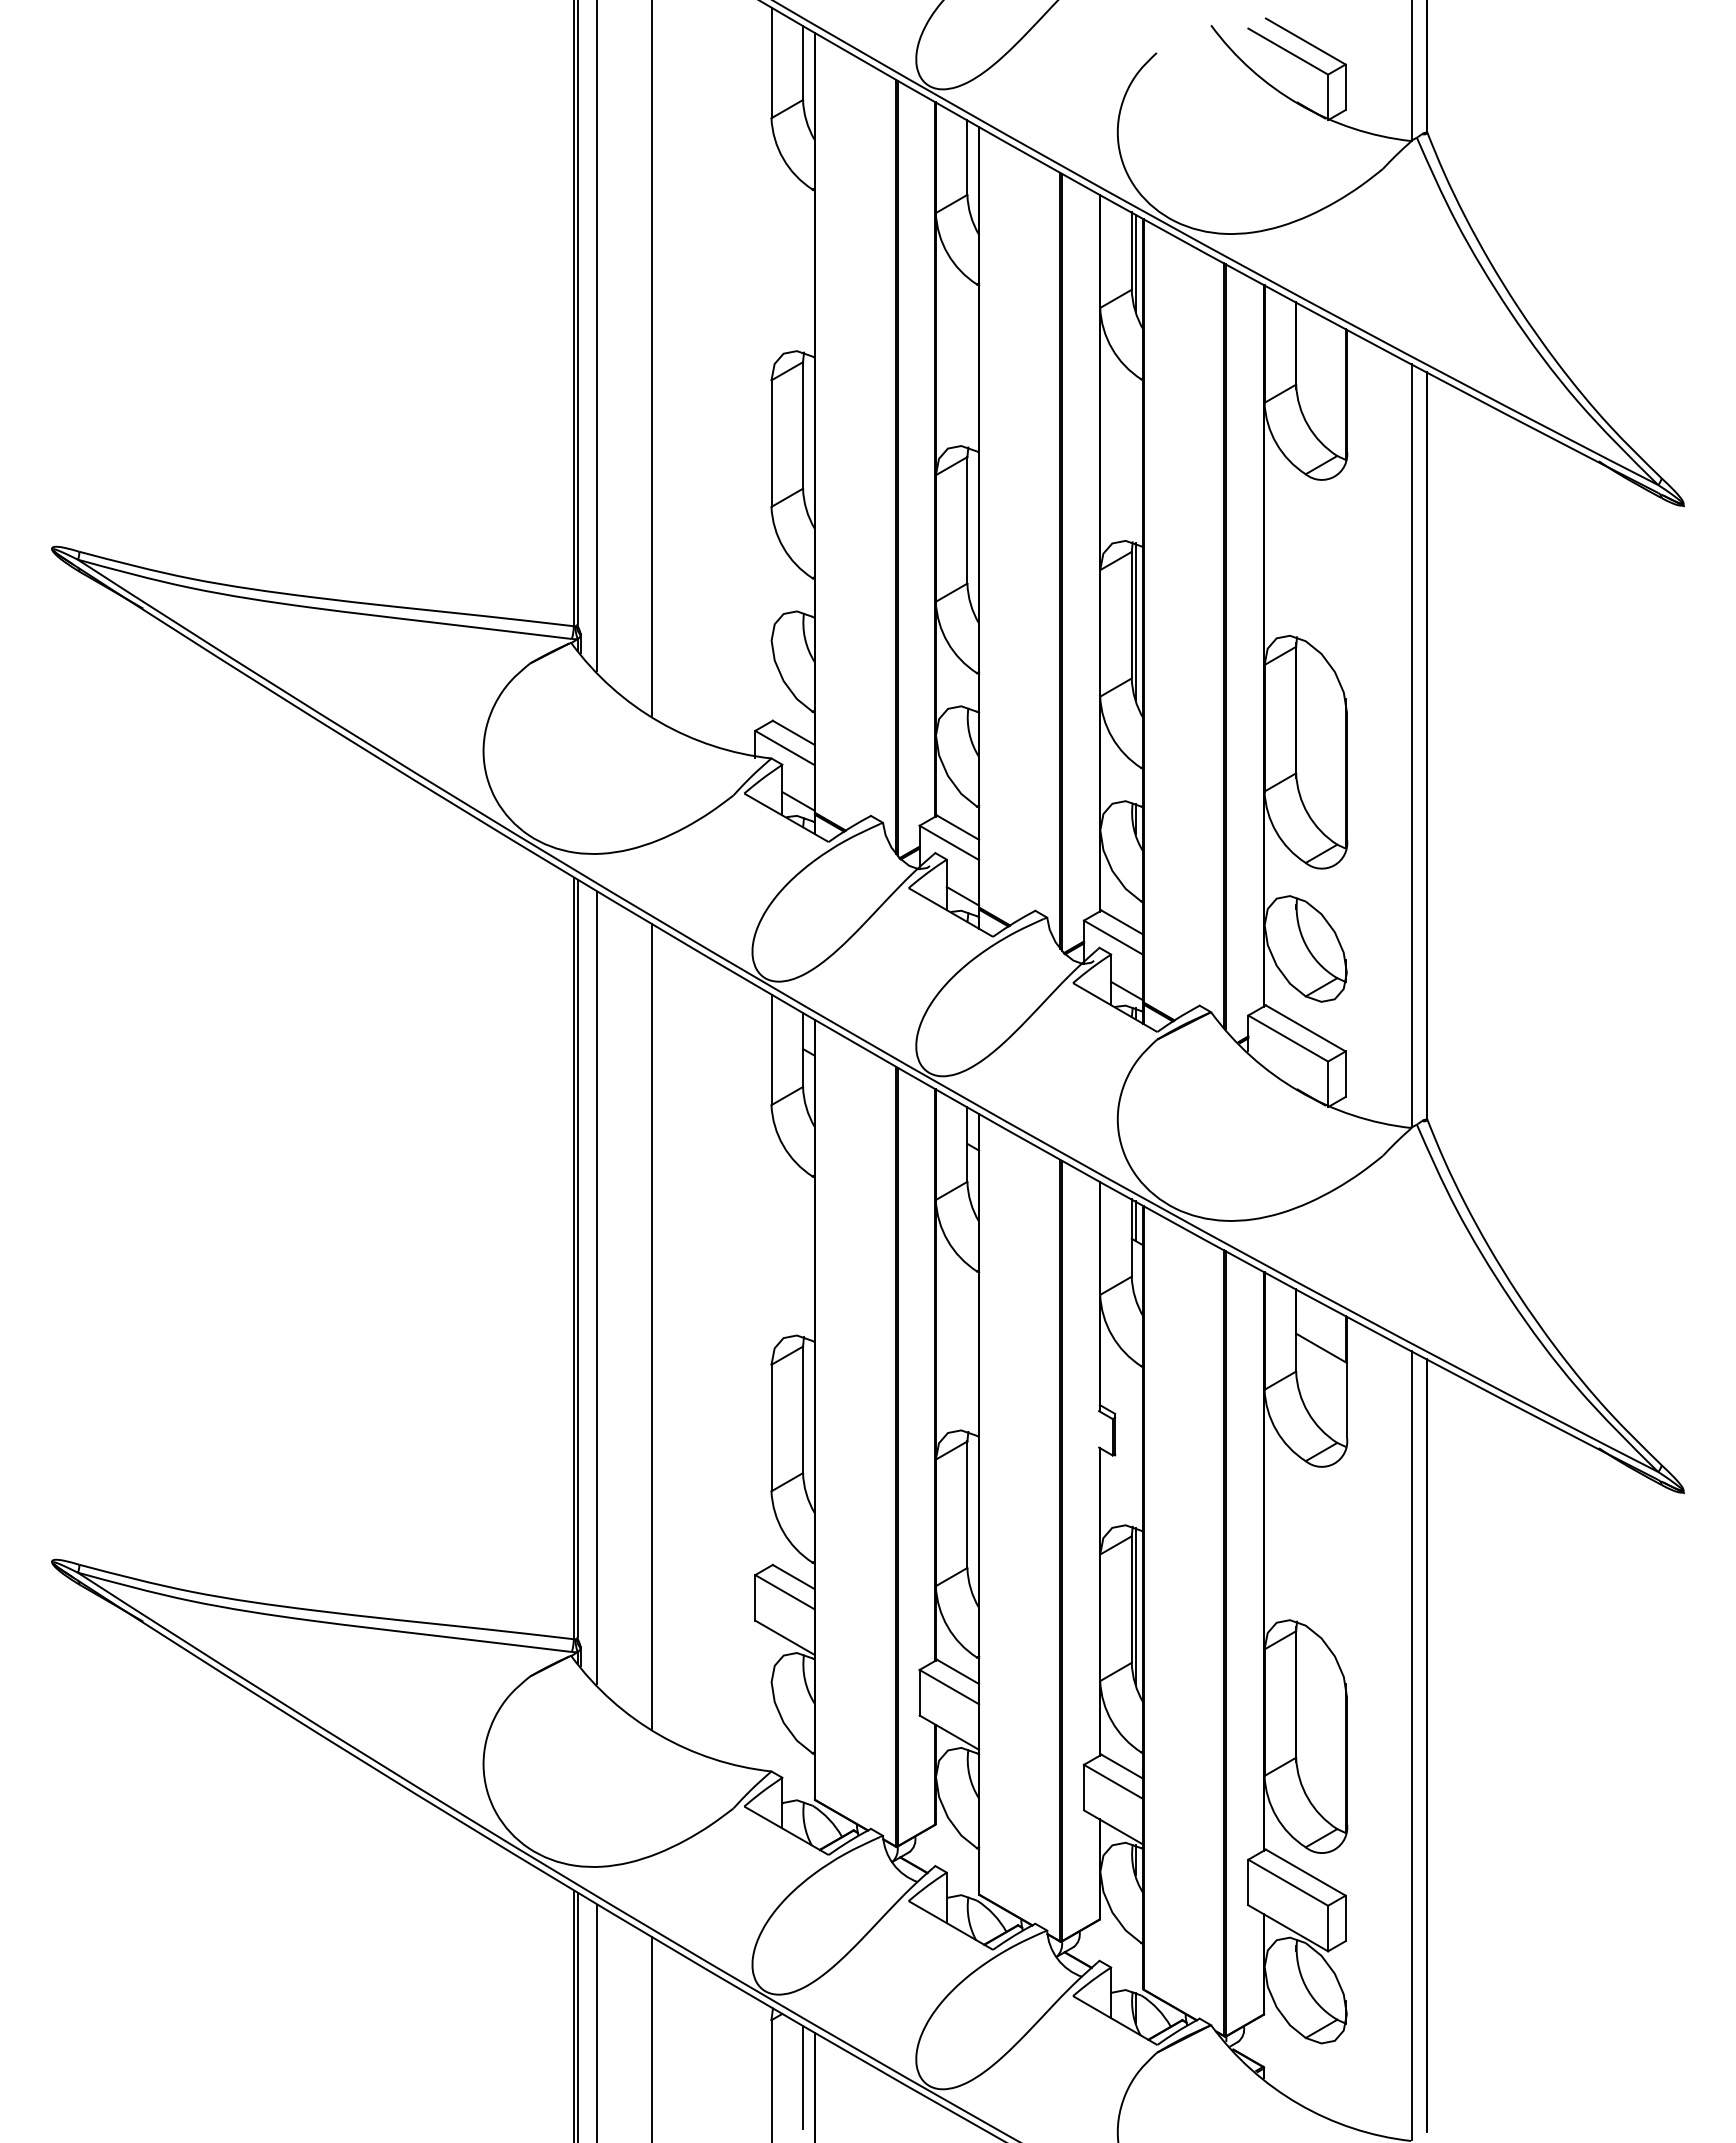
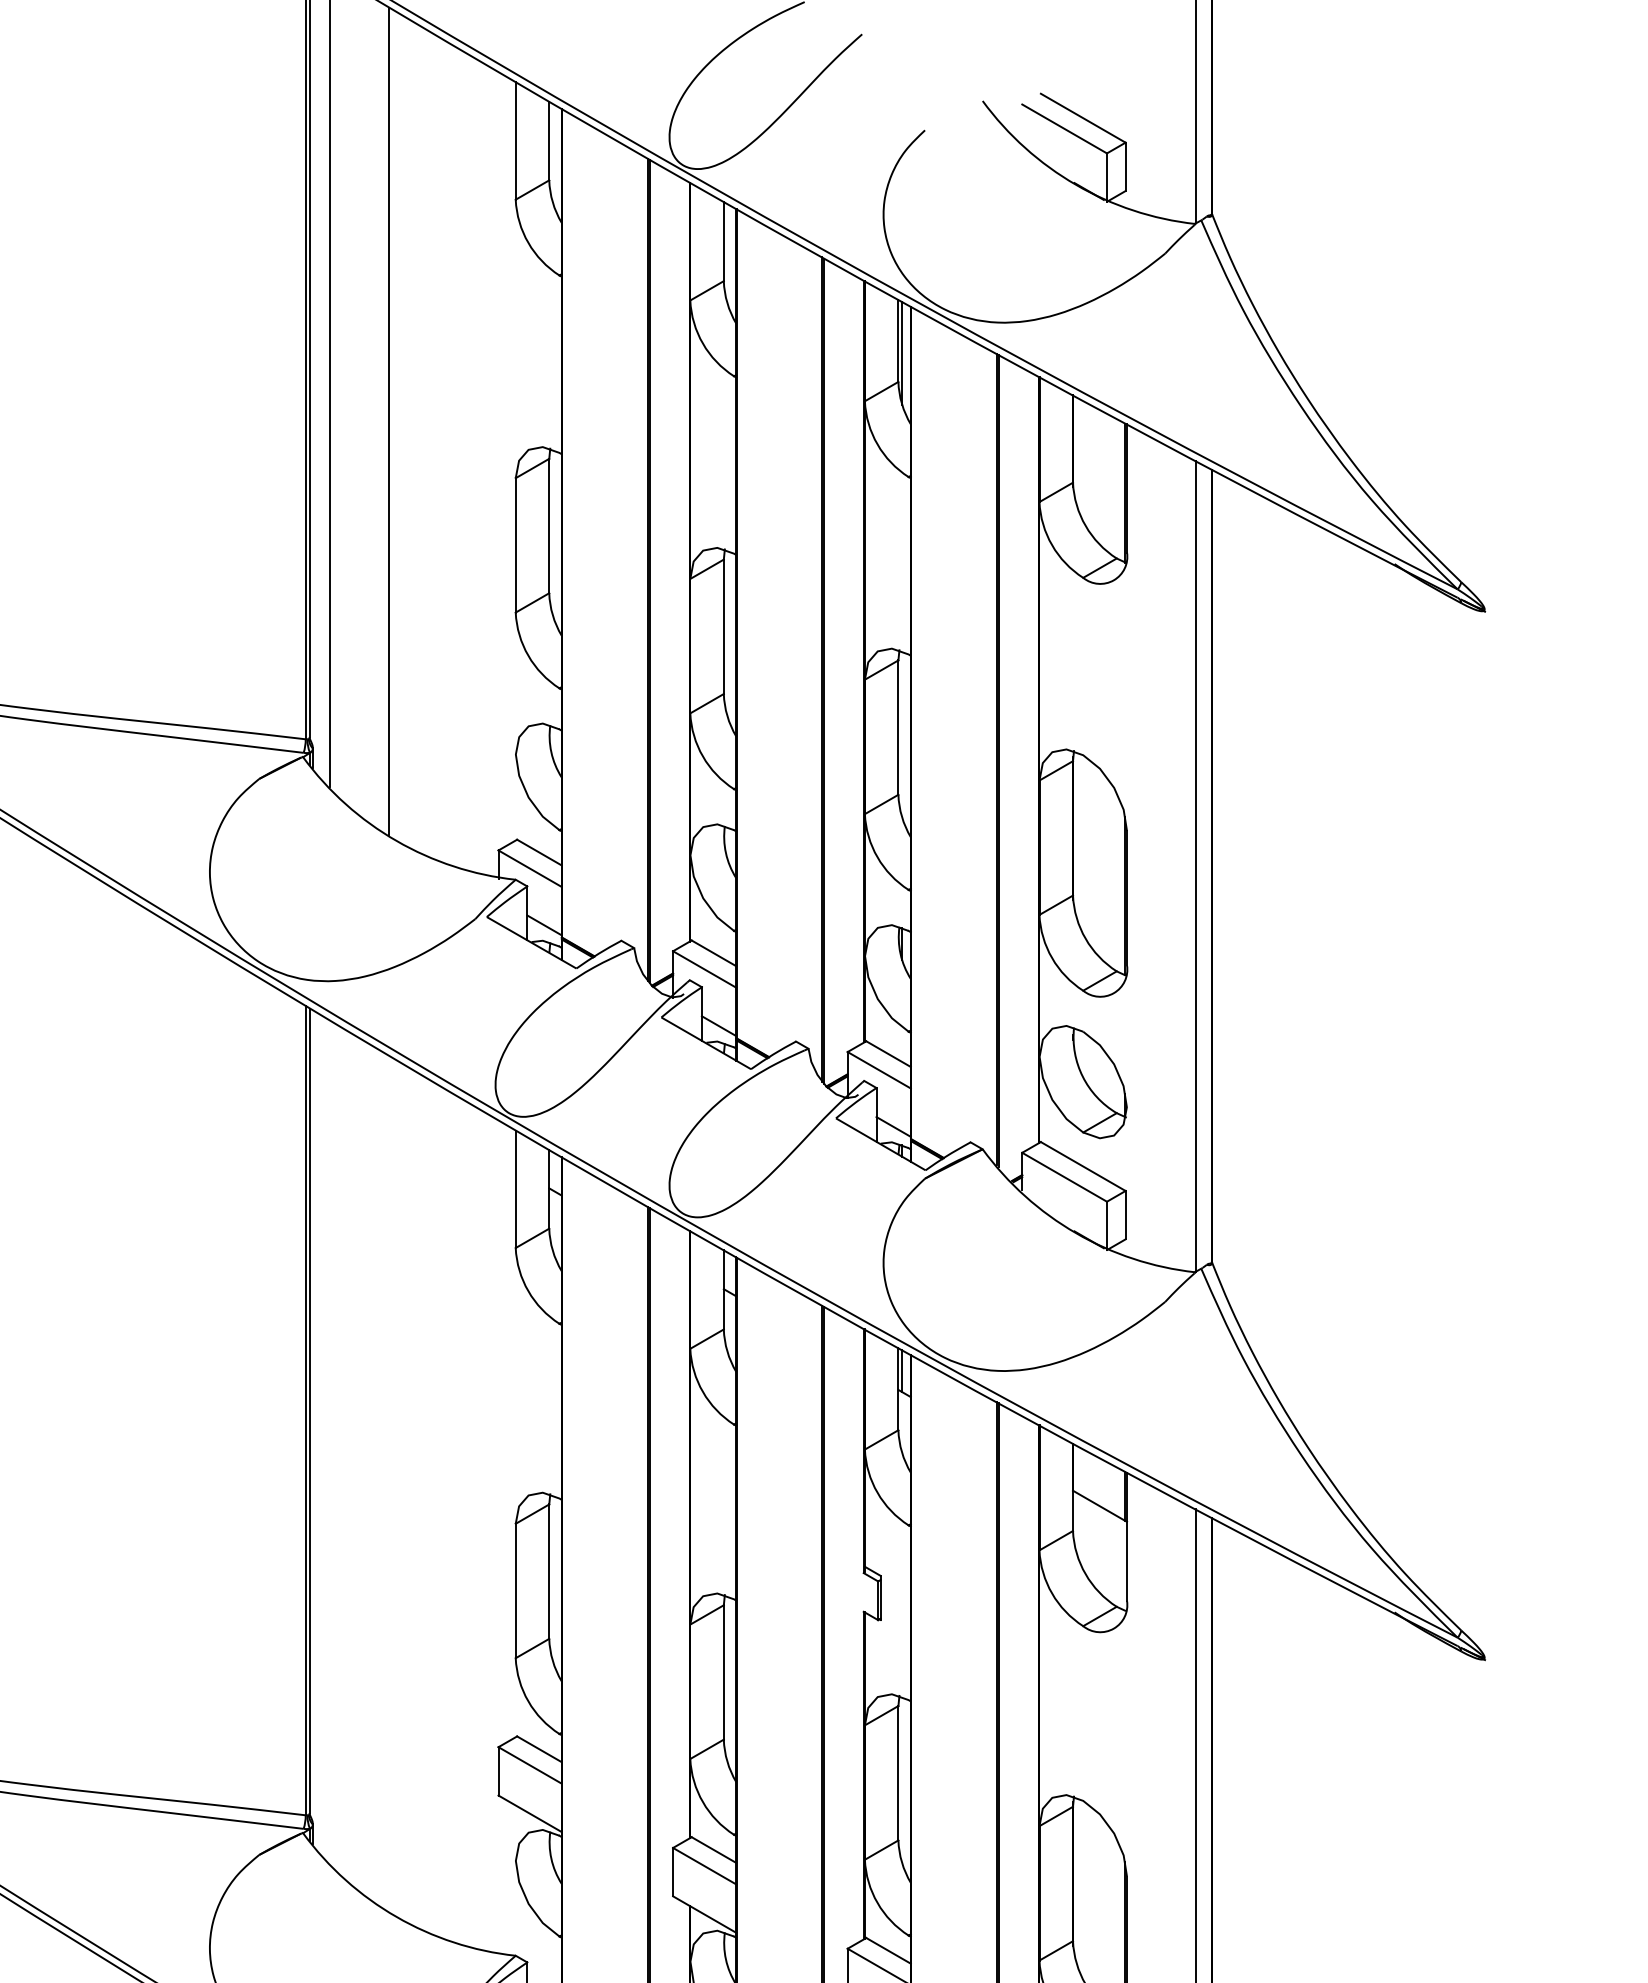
line: (1135, 621) -> (902, 734), removed
line: (597, 1287) -> (330, 1441), removed
line: (651, 1326) -> (388, 1483), removed
line: (1135, 1605) -> (902, 1779), removed

